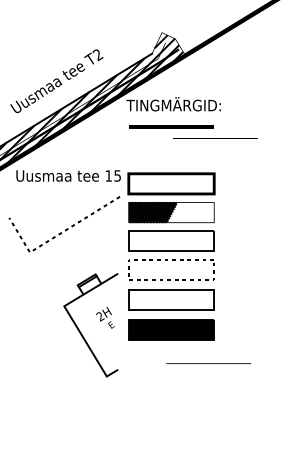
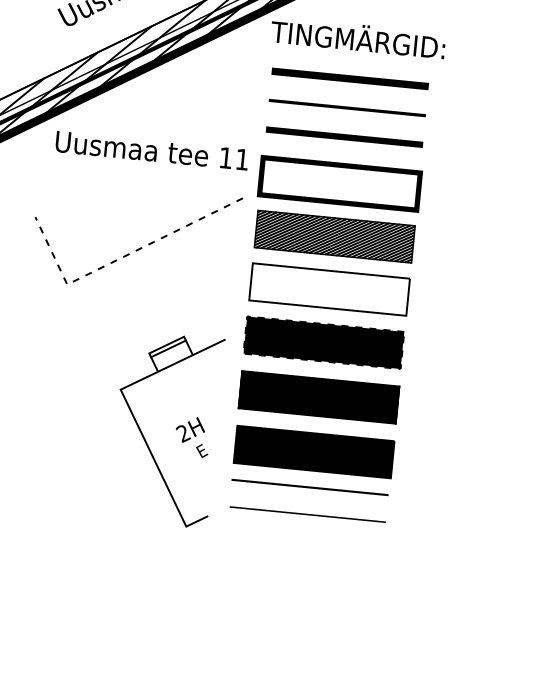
line: (215, 138) -> (347, 107), moved
line: (171, 158) -> (344, 137), added
text: (117, 175) -> (242, 158), 15 -> 11
hatch: (190, 212) -> (369, 239), added
fill: (170, 270) -> (322, 343), added
hatch: (171, 299) -> (319, 396), added
text: (105, 317) -> (192, 436), moved
line: (171, 348) -> (310, 486), added
line: (208, 363) -> (307, 514), moved

